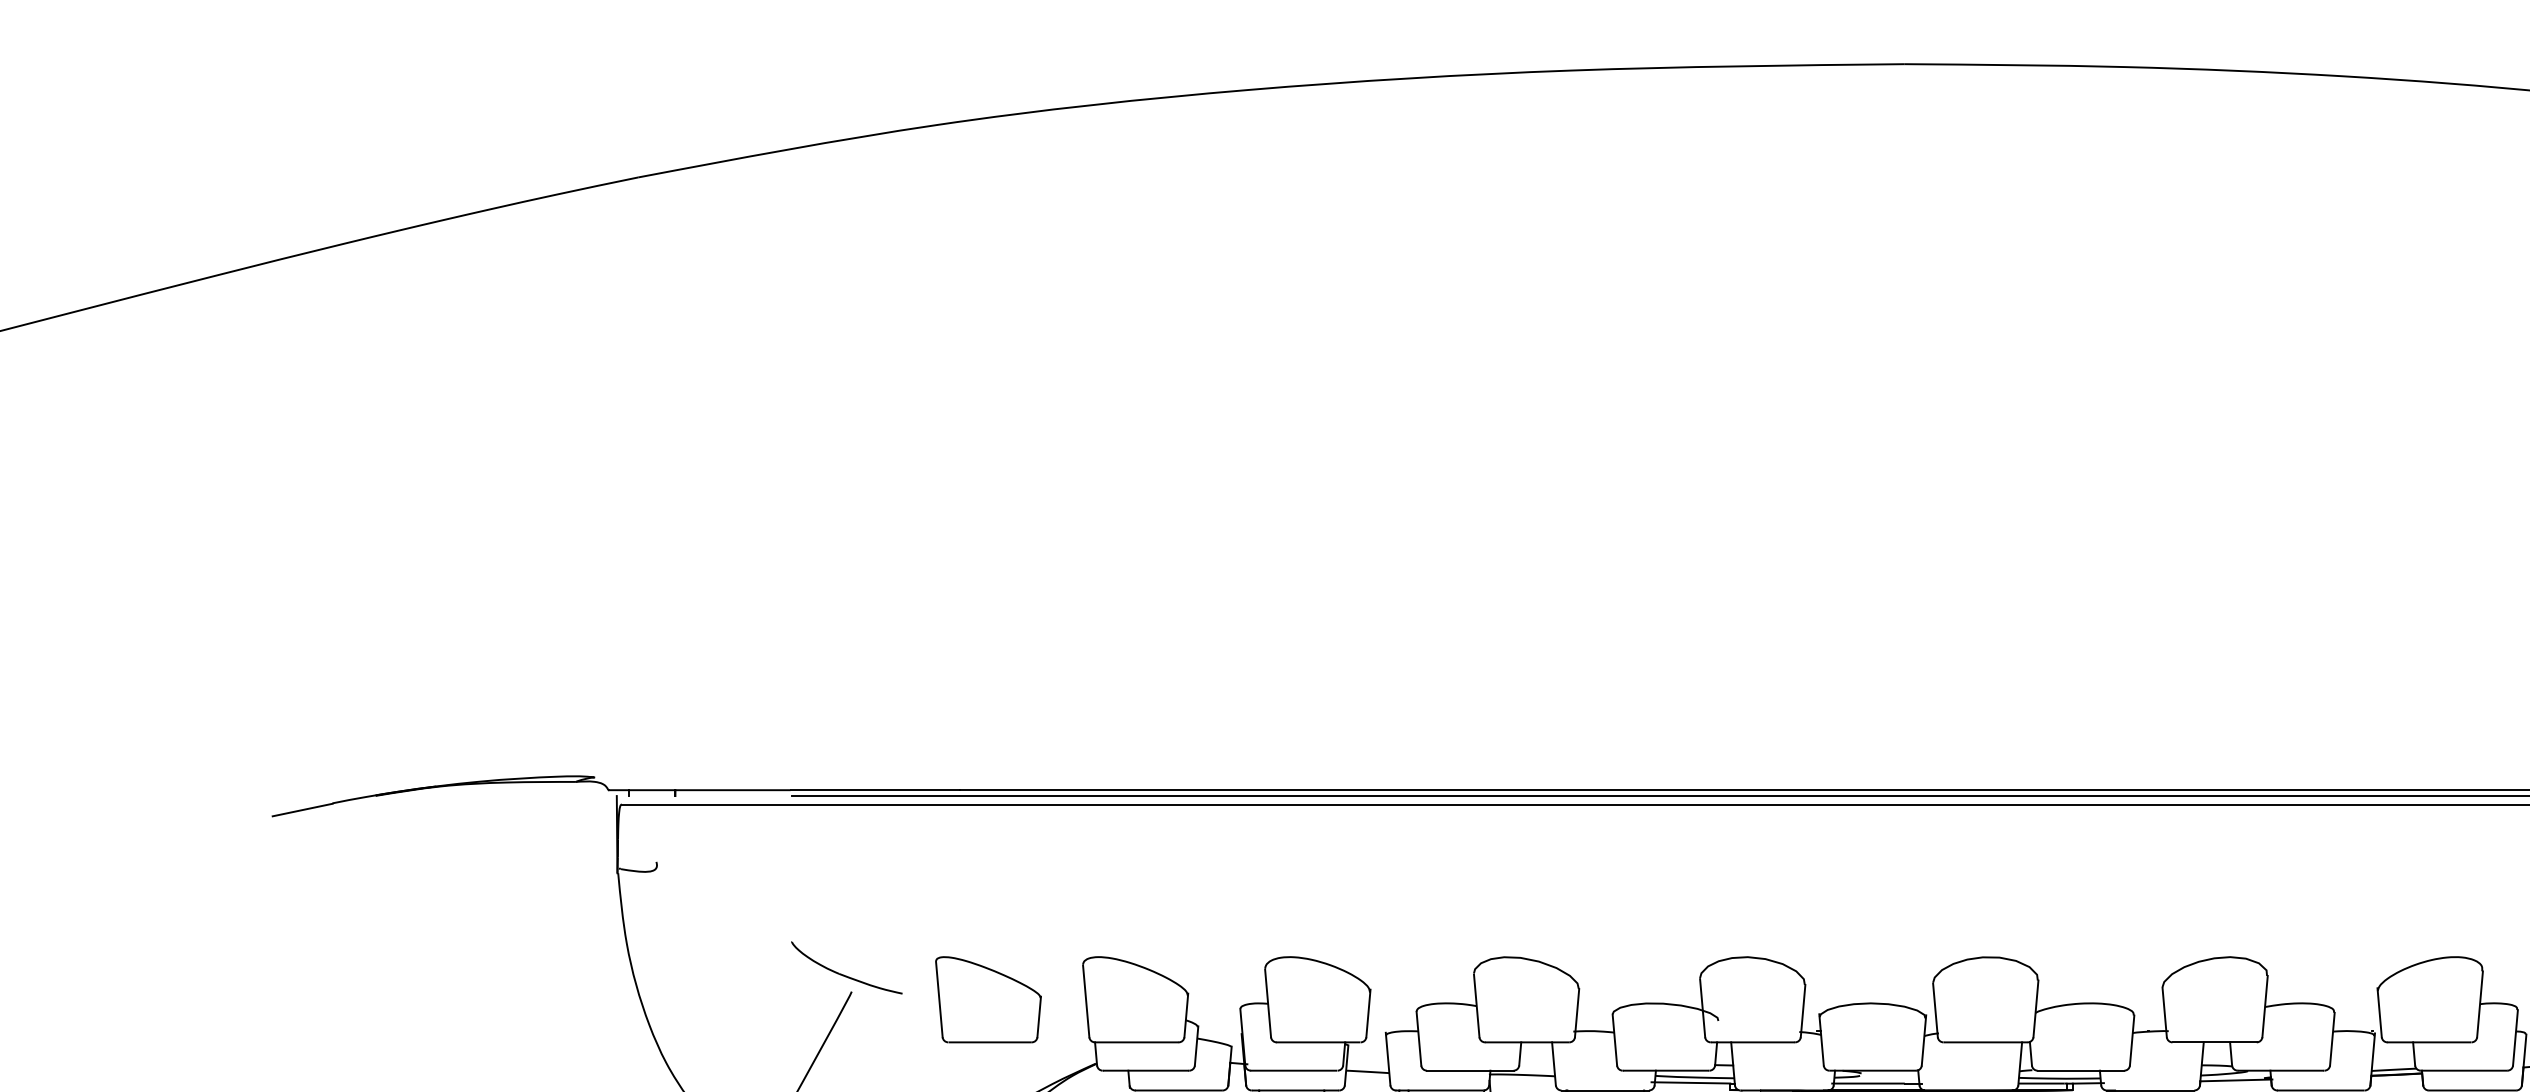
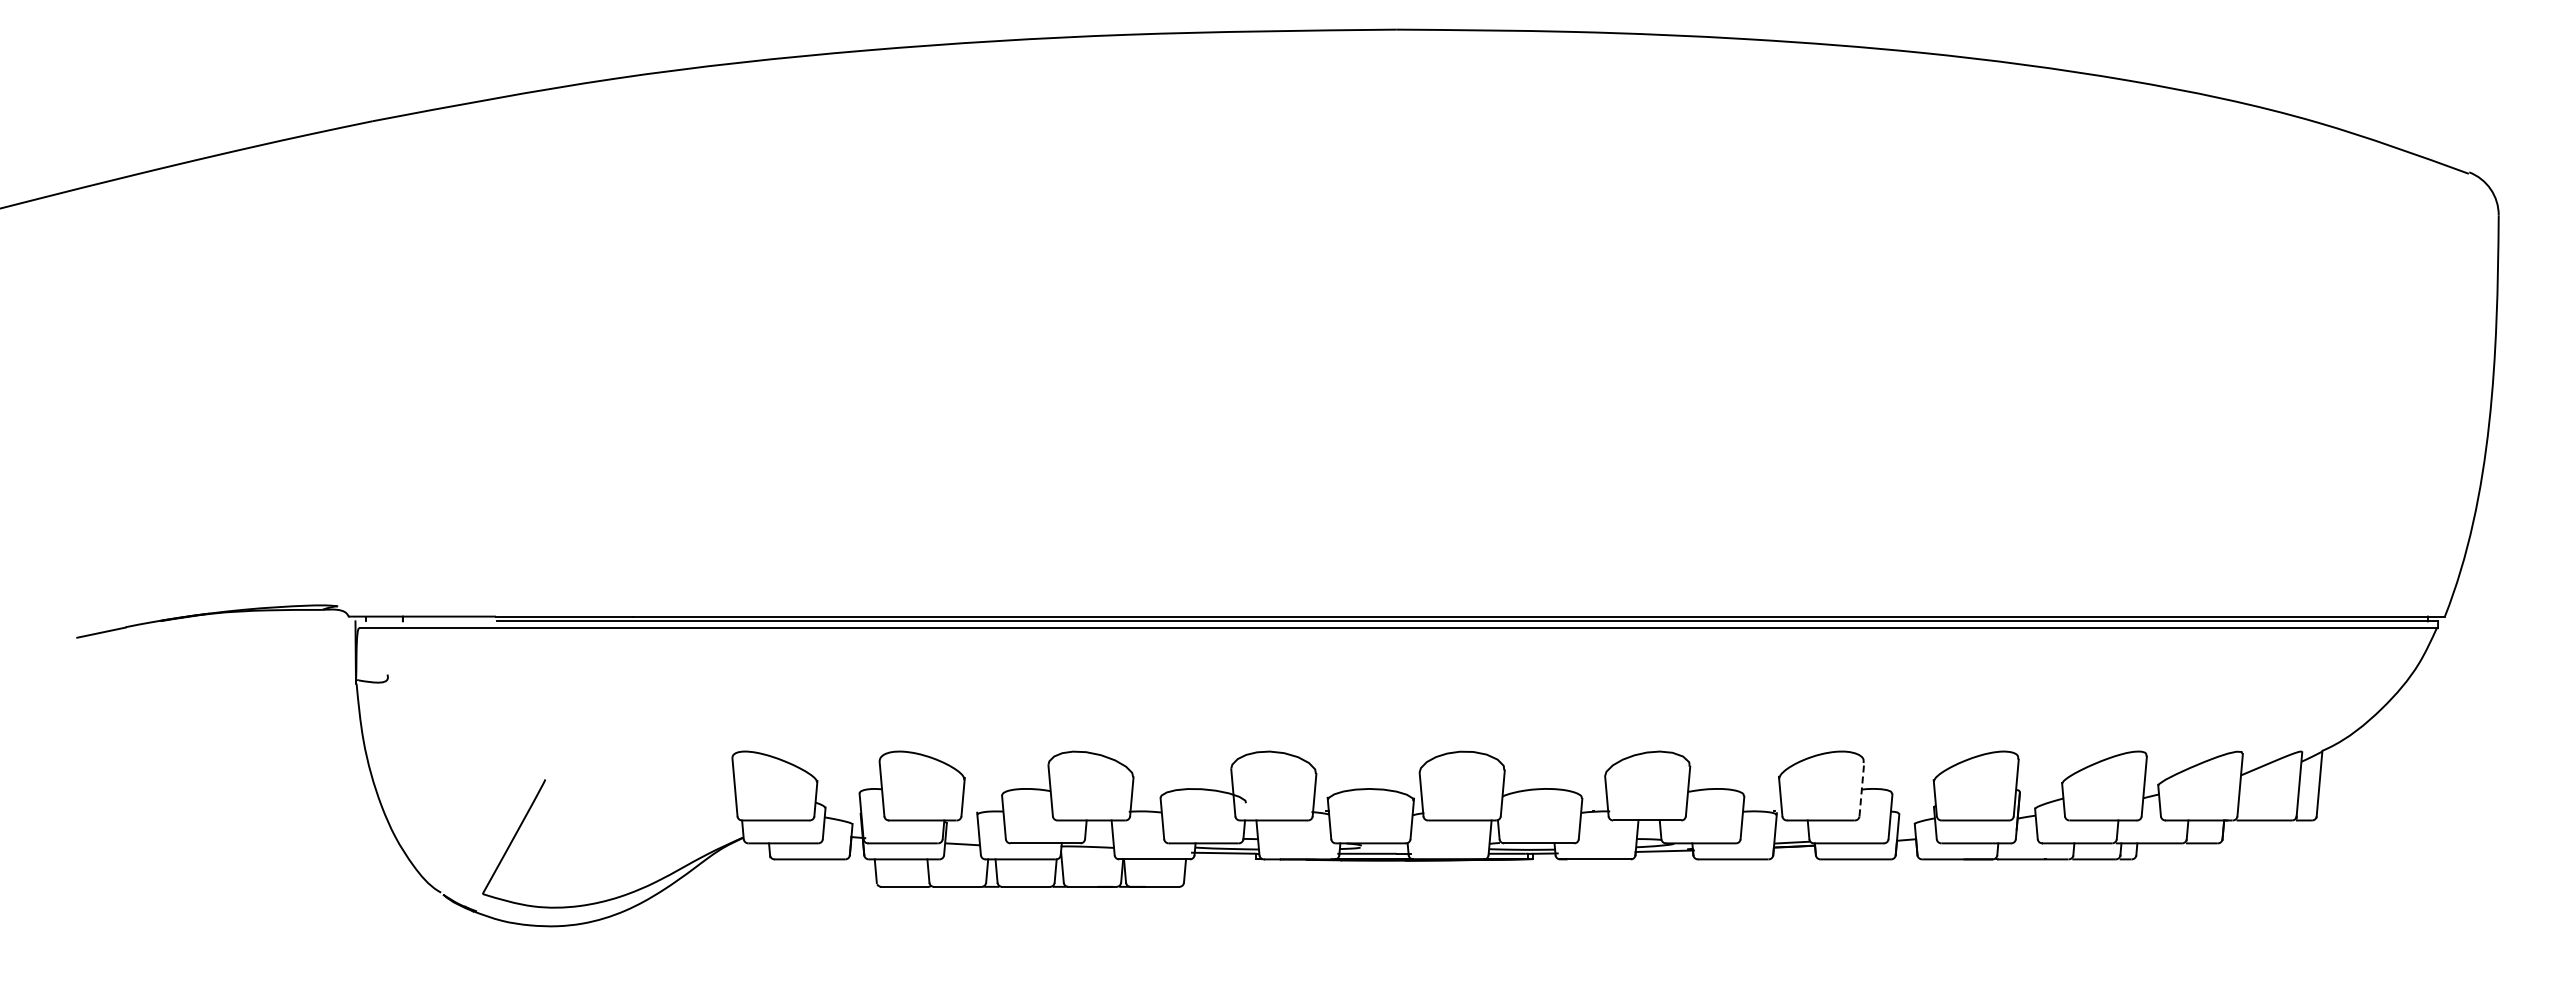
part: (844, 974) -> (539, 765), removed
part: (987, 999) -> (655, 785), removed
line: (2479, 1004) -> (1861, 789), solid -> dashed

